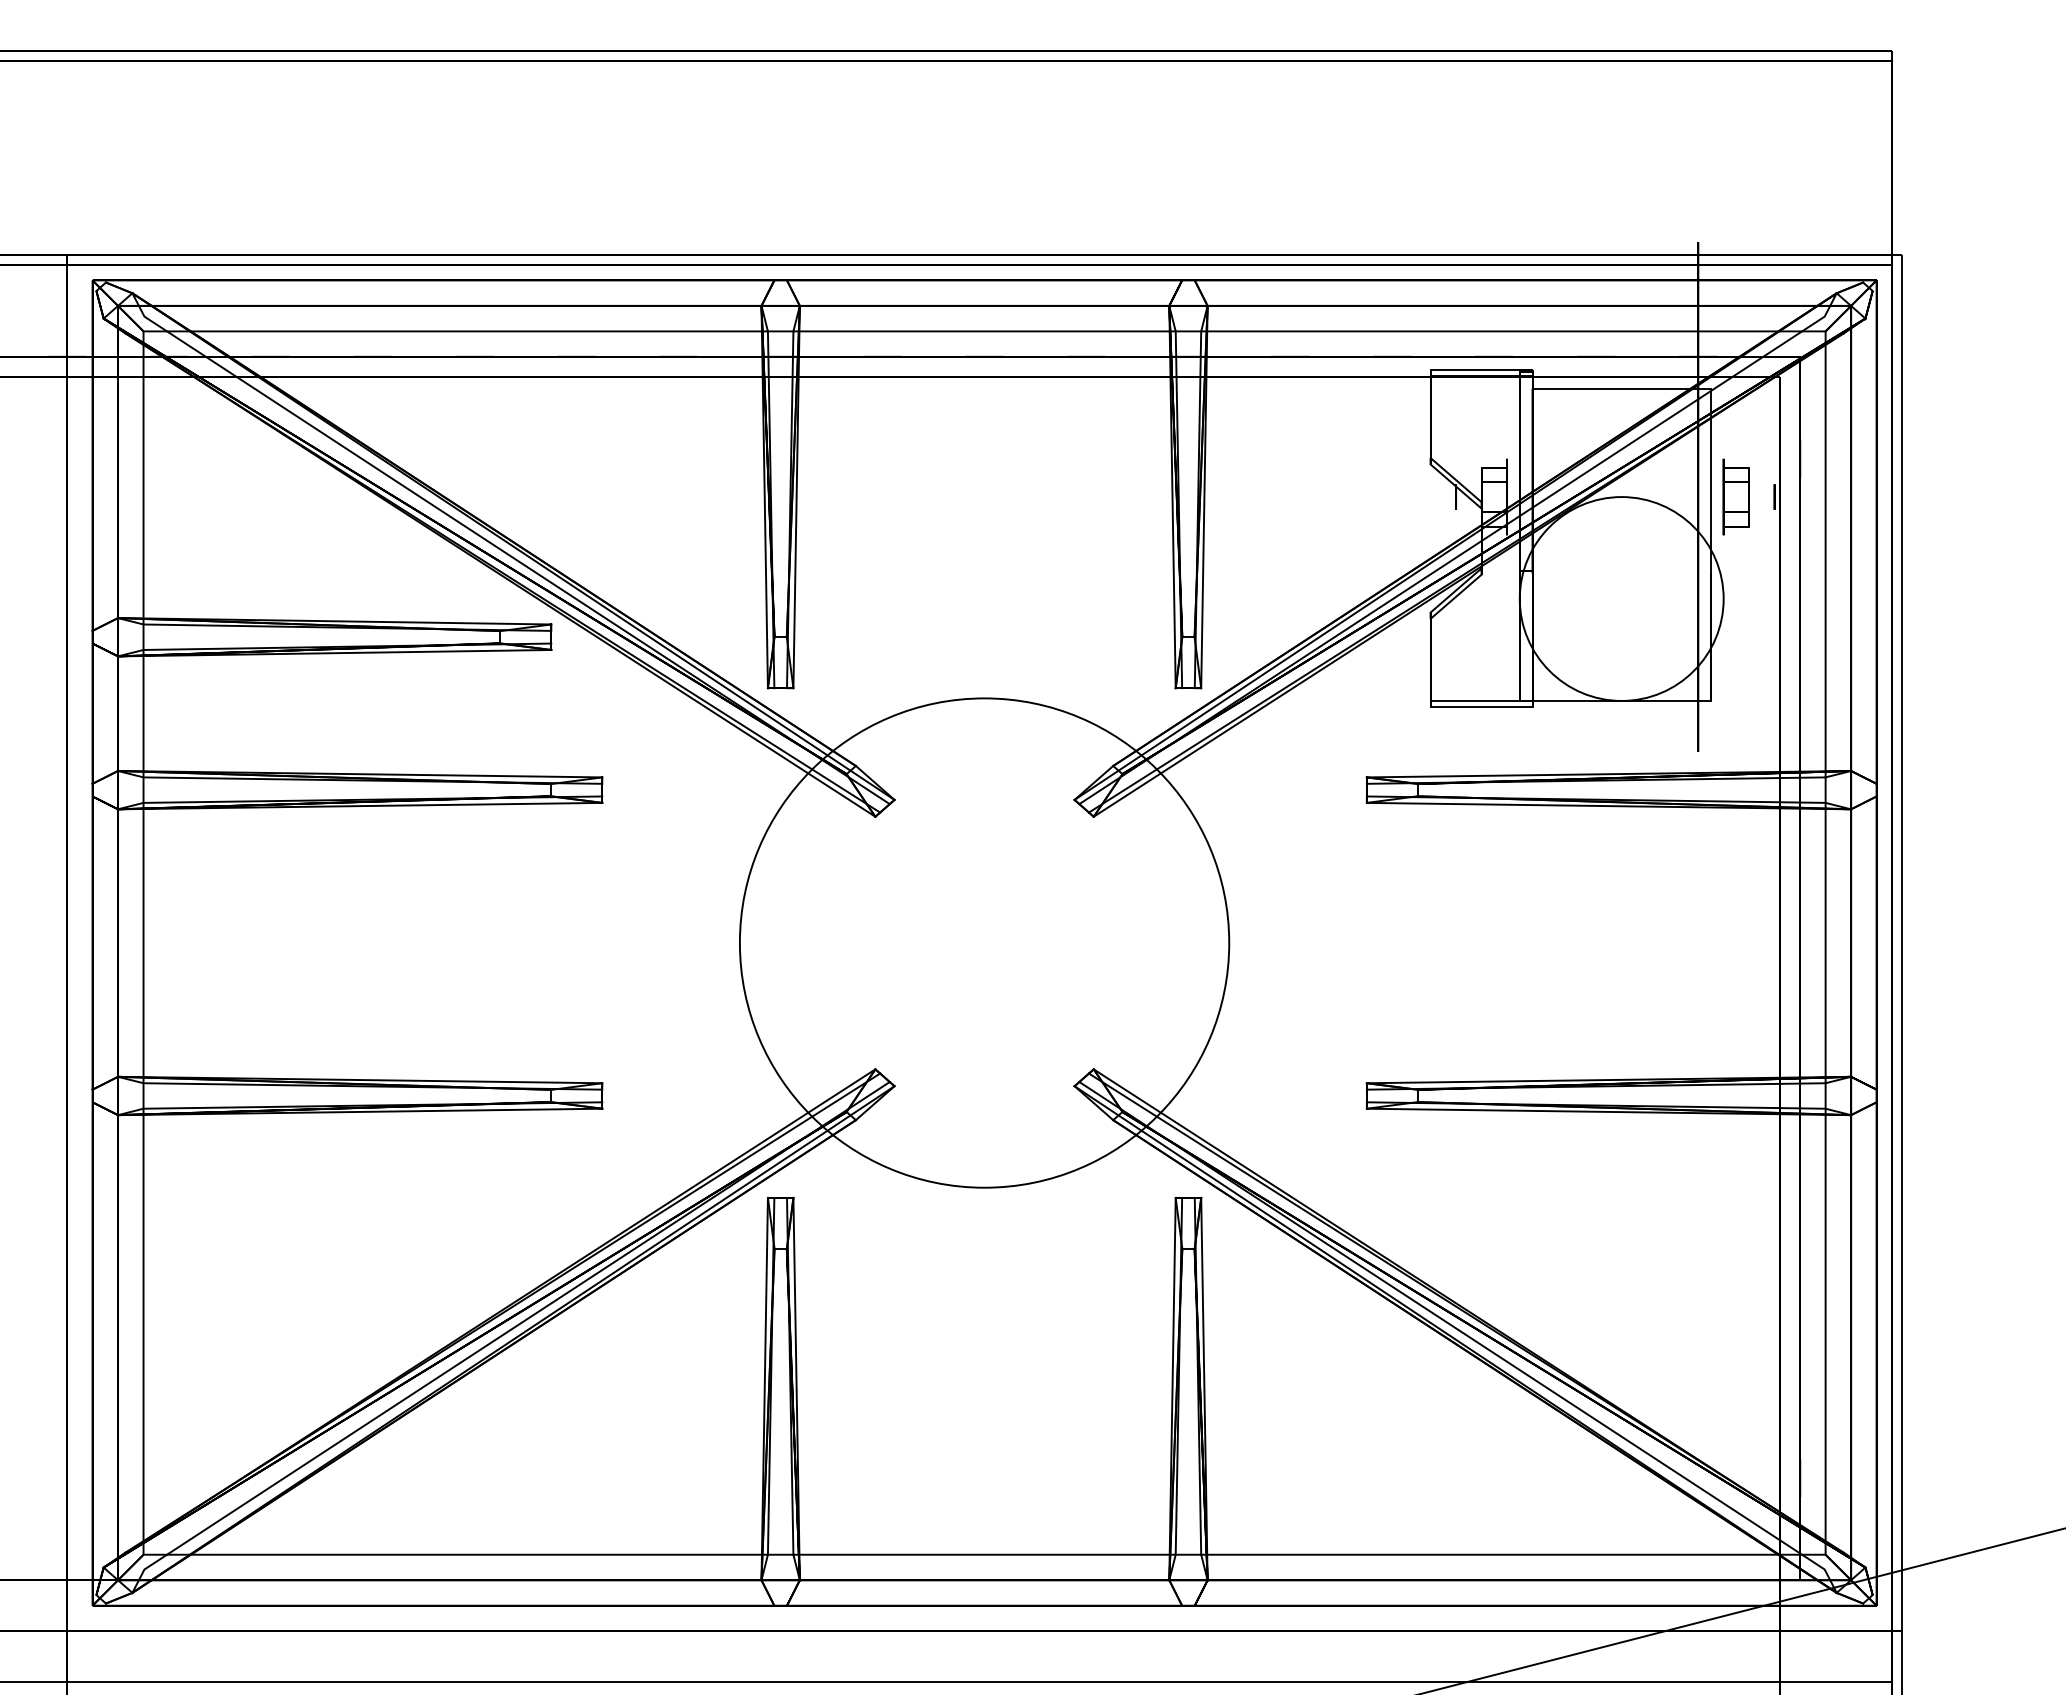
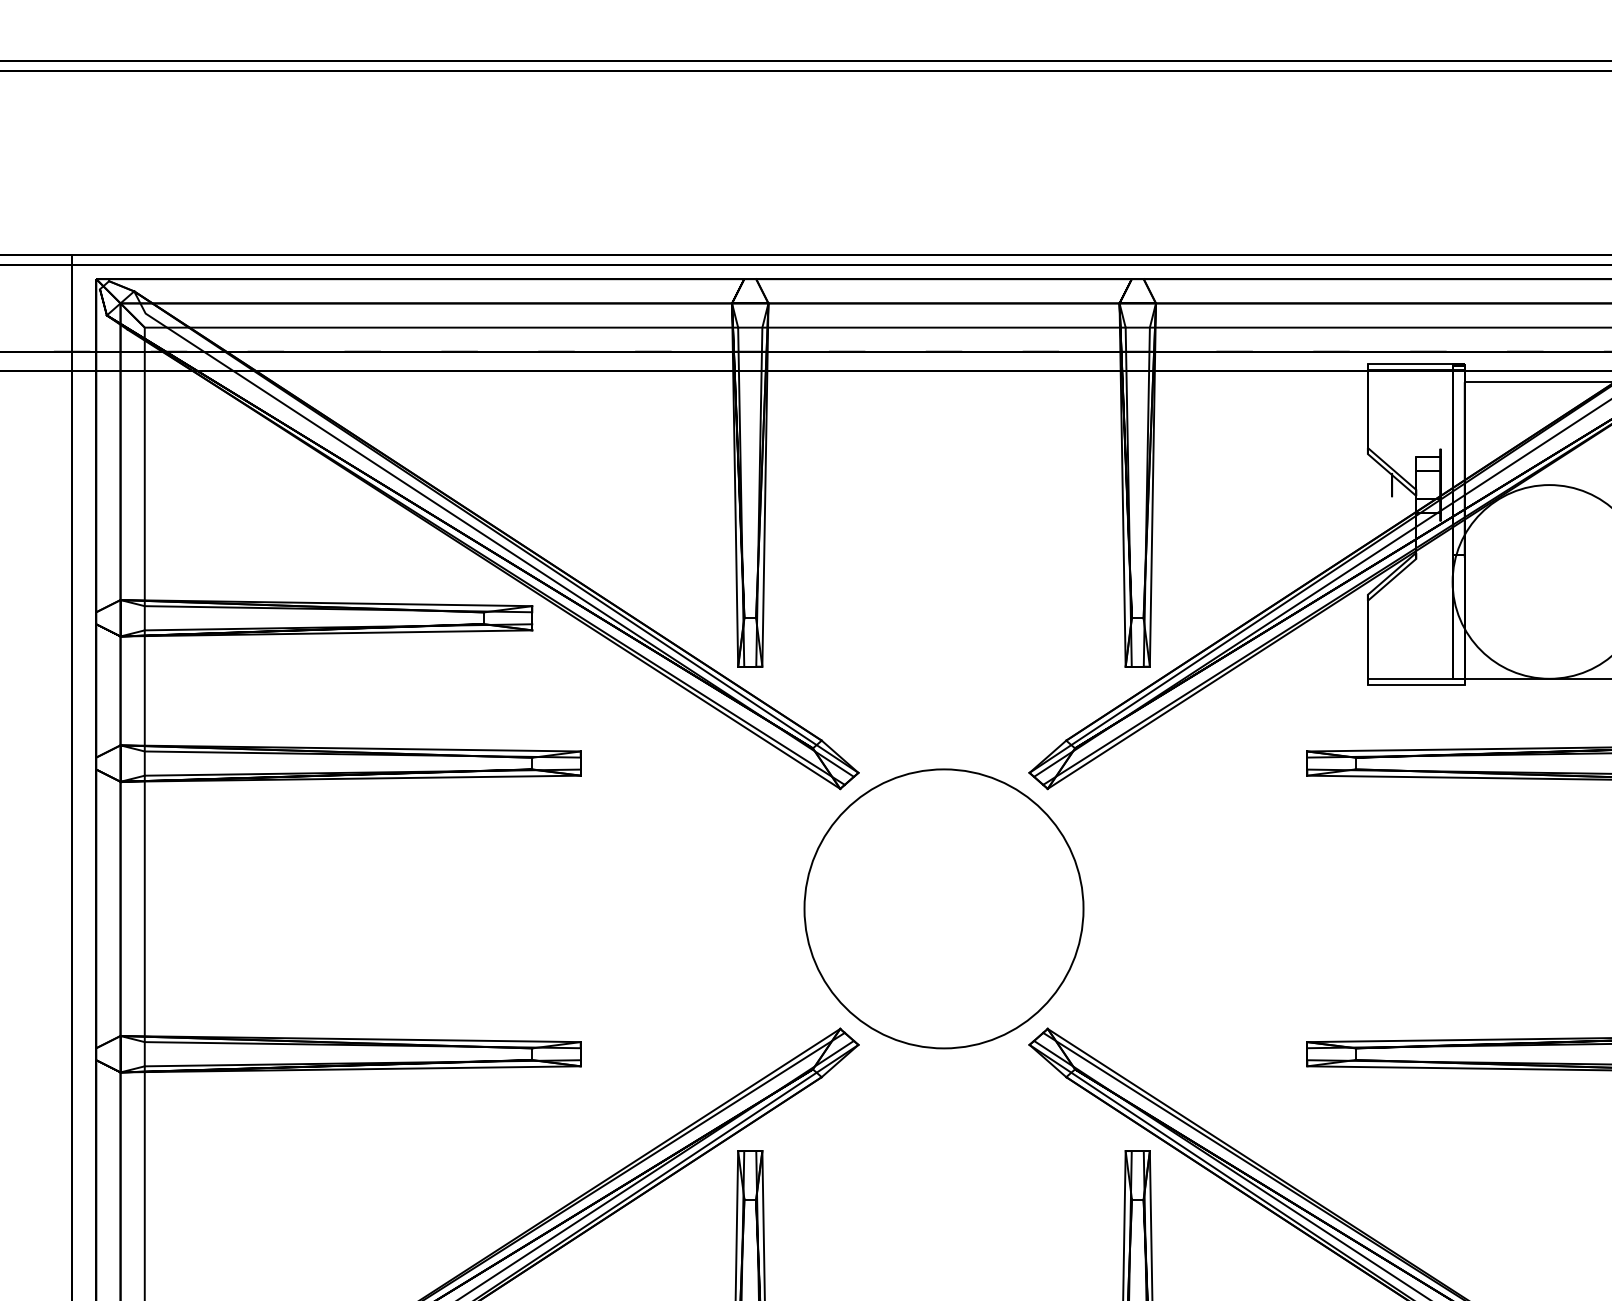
circle: (984, 942) -> (943, 908), size x0.6

